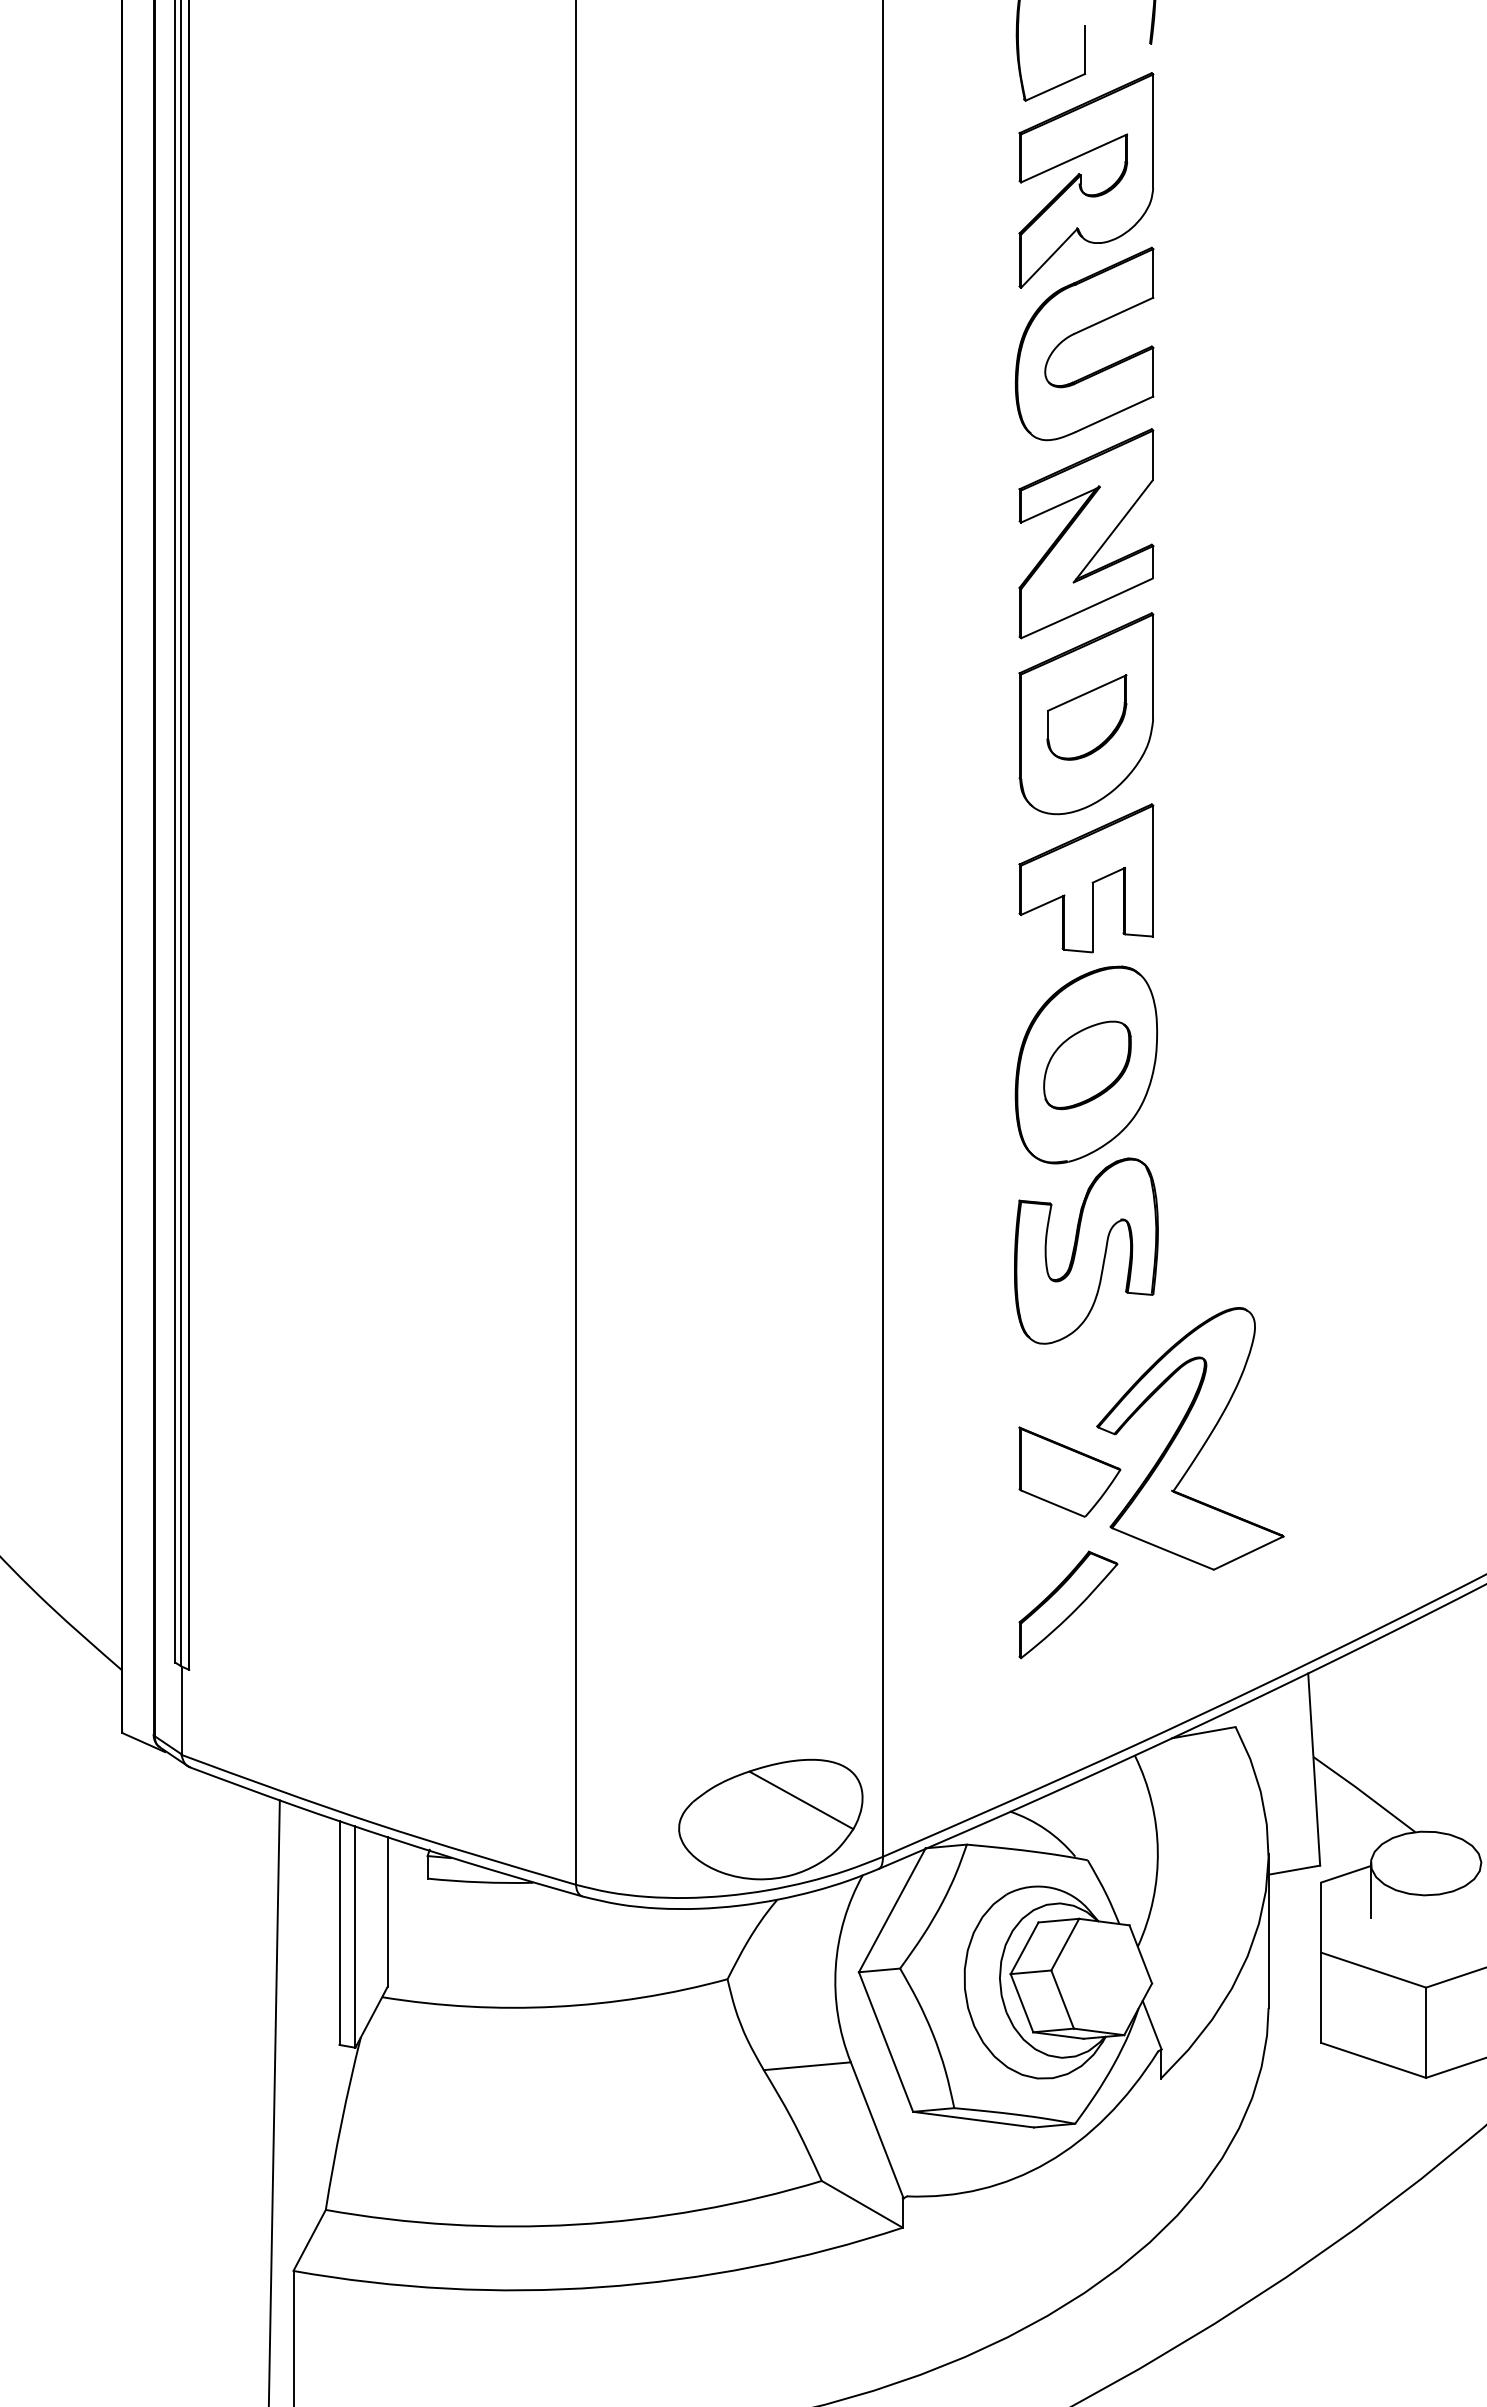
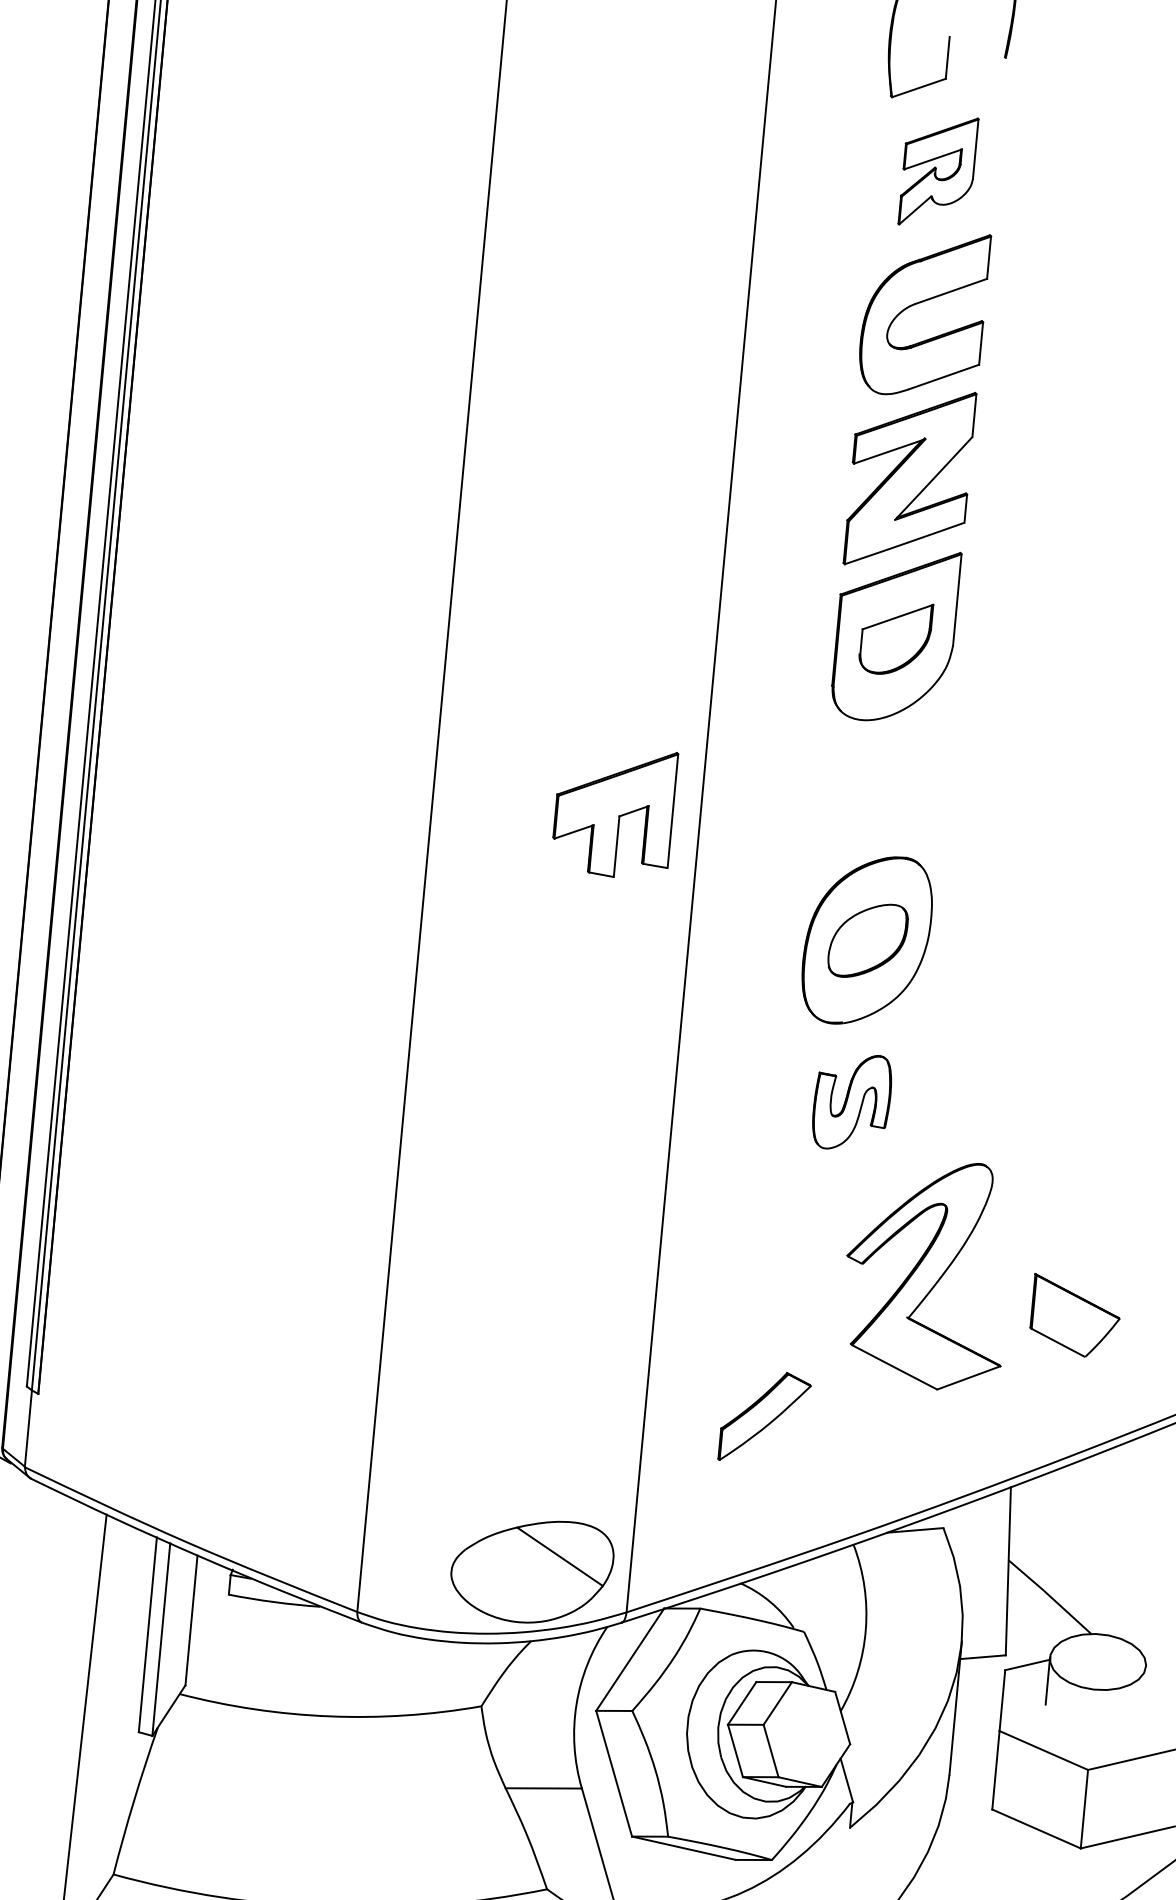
part: (1086, 180) -> (938, 171), size x0.6
part: (1086, 878) -> (614, 812), moved
part: (1086, 1250) -> (852, 1101), size x0.6
part: (1069, 1471) -> (1075, 1316), moved
part: (1068, 1604) -> (765, 1417), moved

